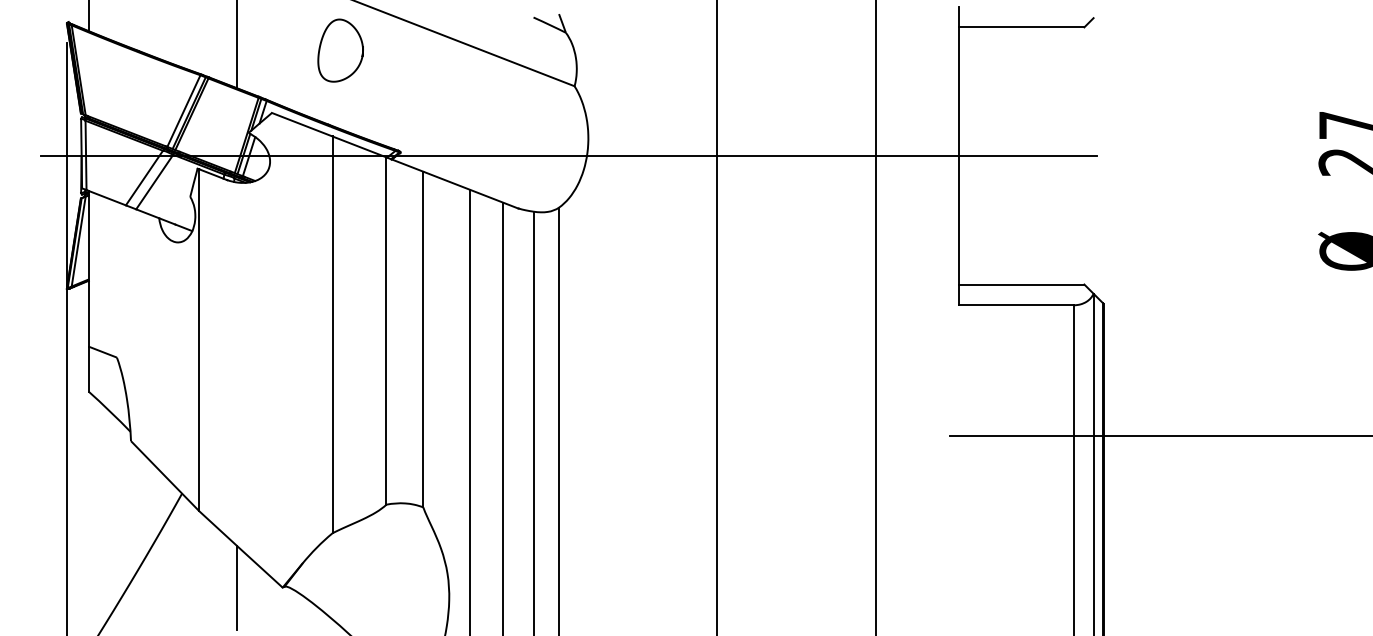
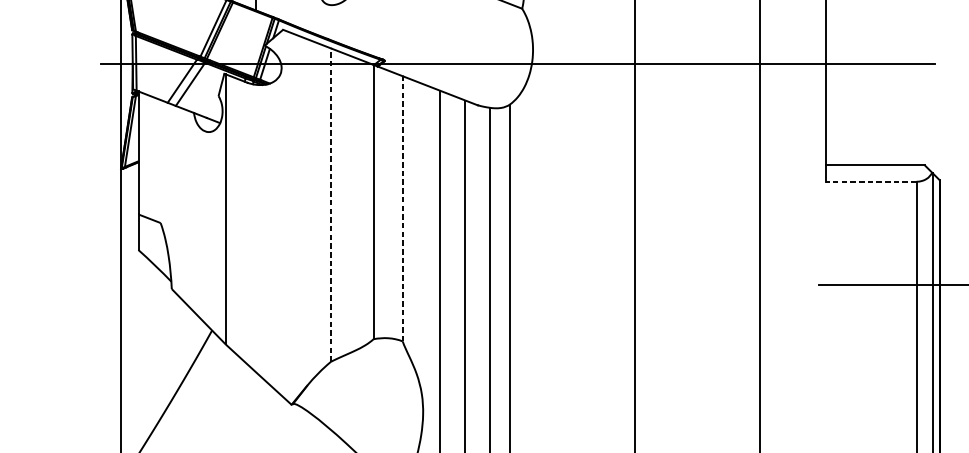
line: (1016, 305) -> (871, 181), solid -> dashed
line: (332, 334) -> (330, 204), solid -> dashed
line: (423, 339) -> (402, 208), solid -> dashed
line: (237, 588) -> (255, 405), removed

